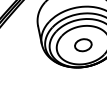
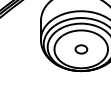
part: (83, 45) -> (81, 49), size x0.7

